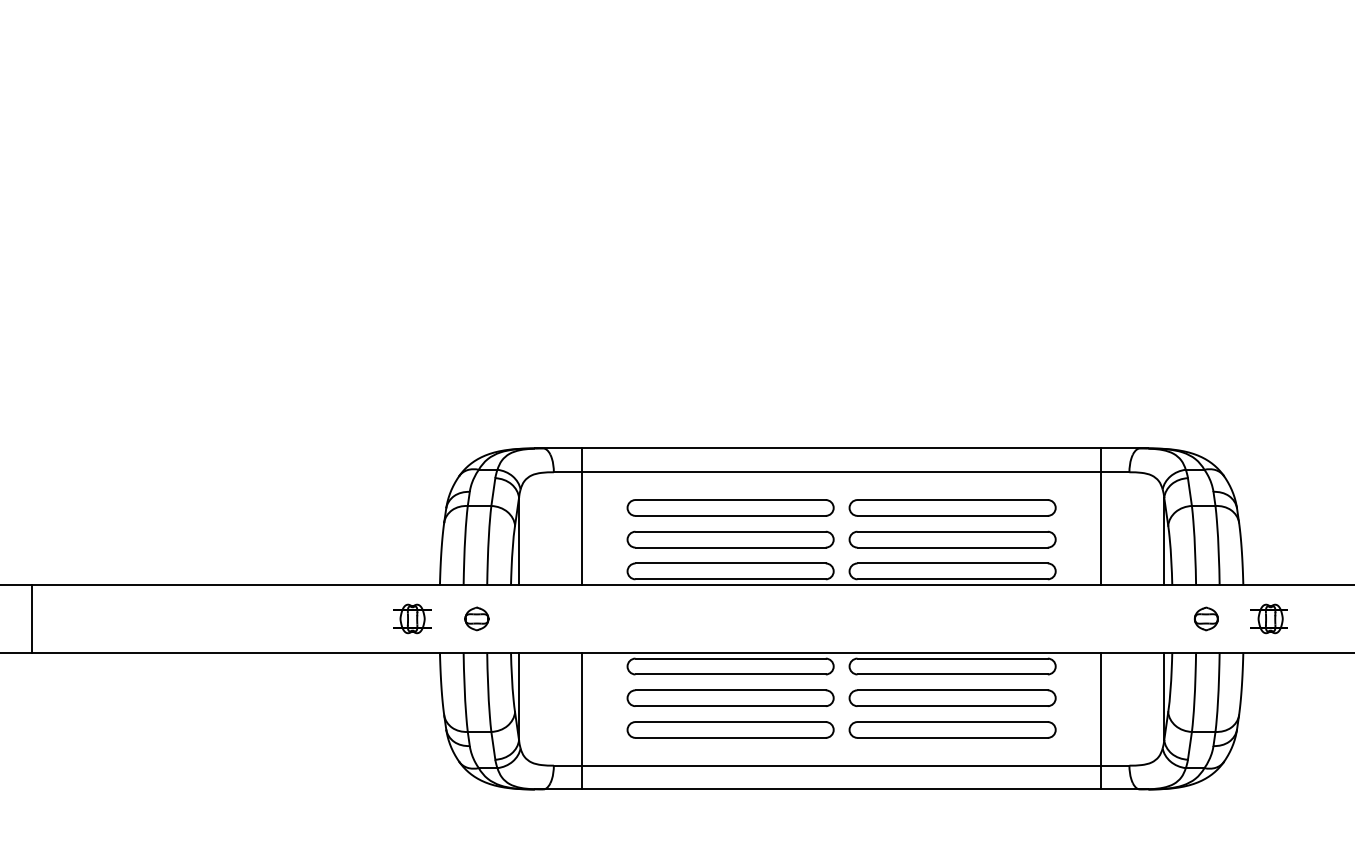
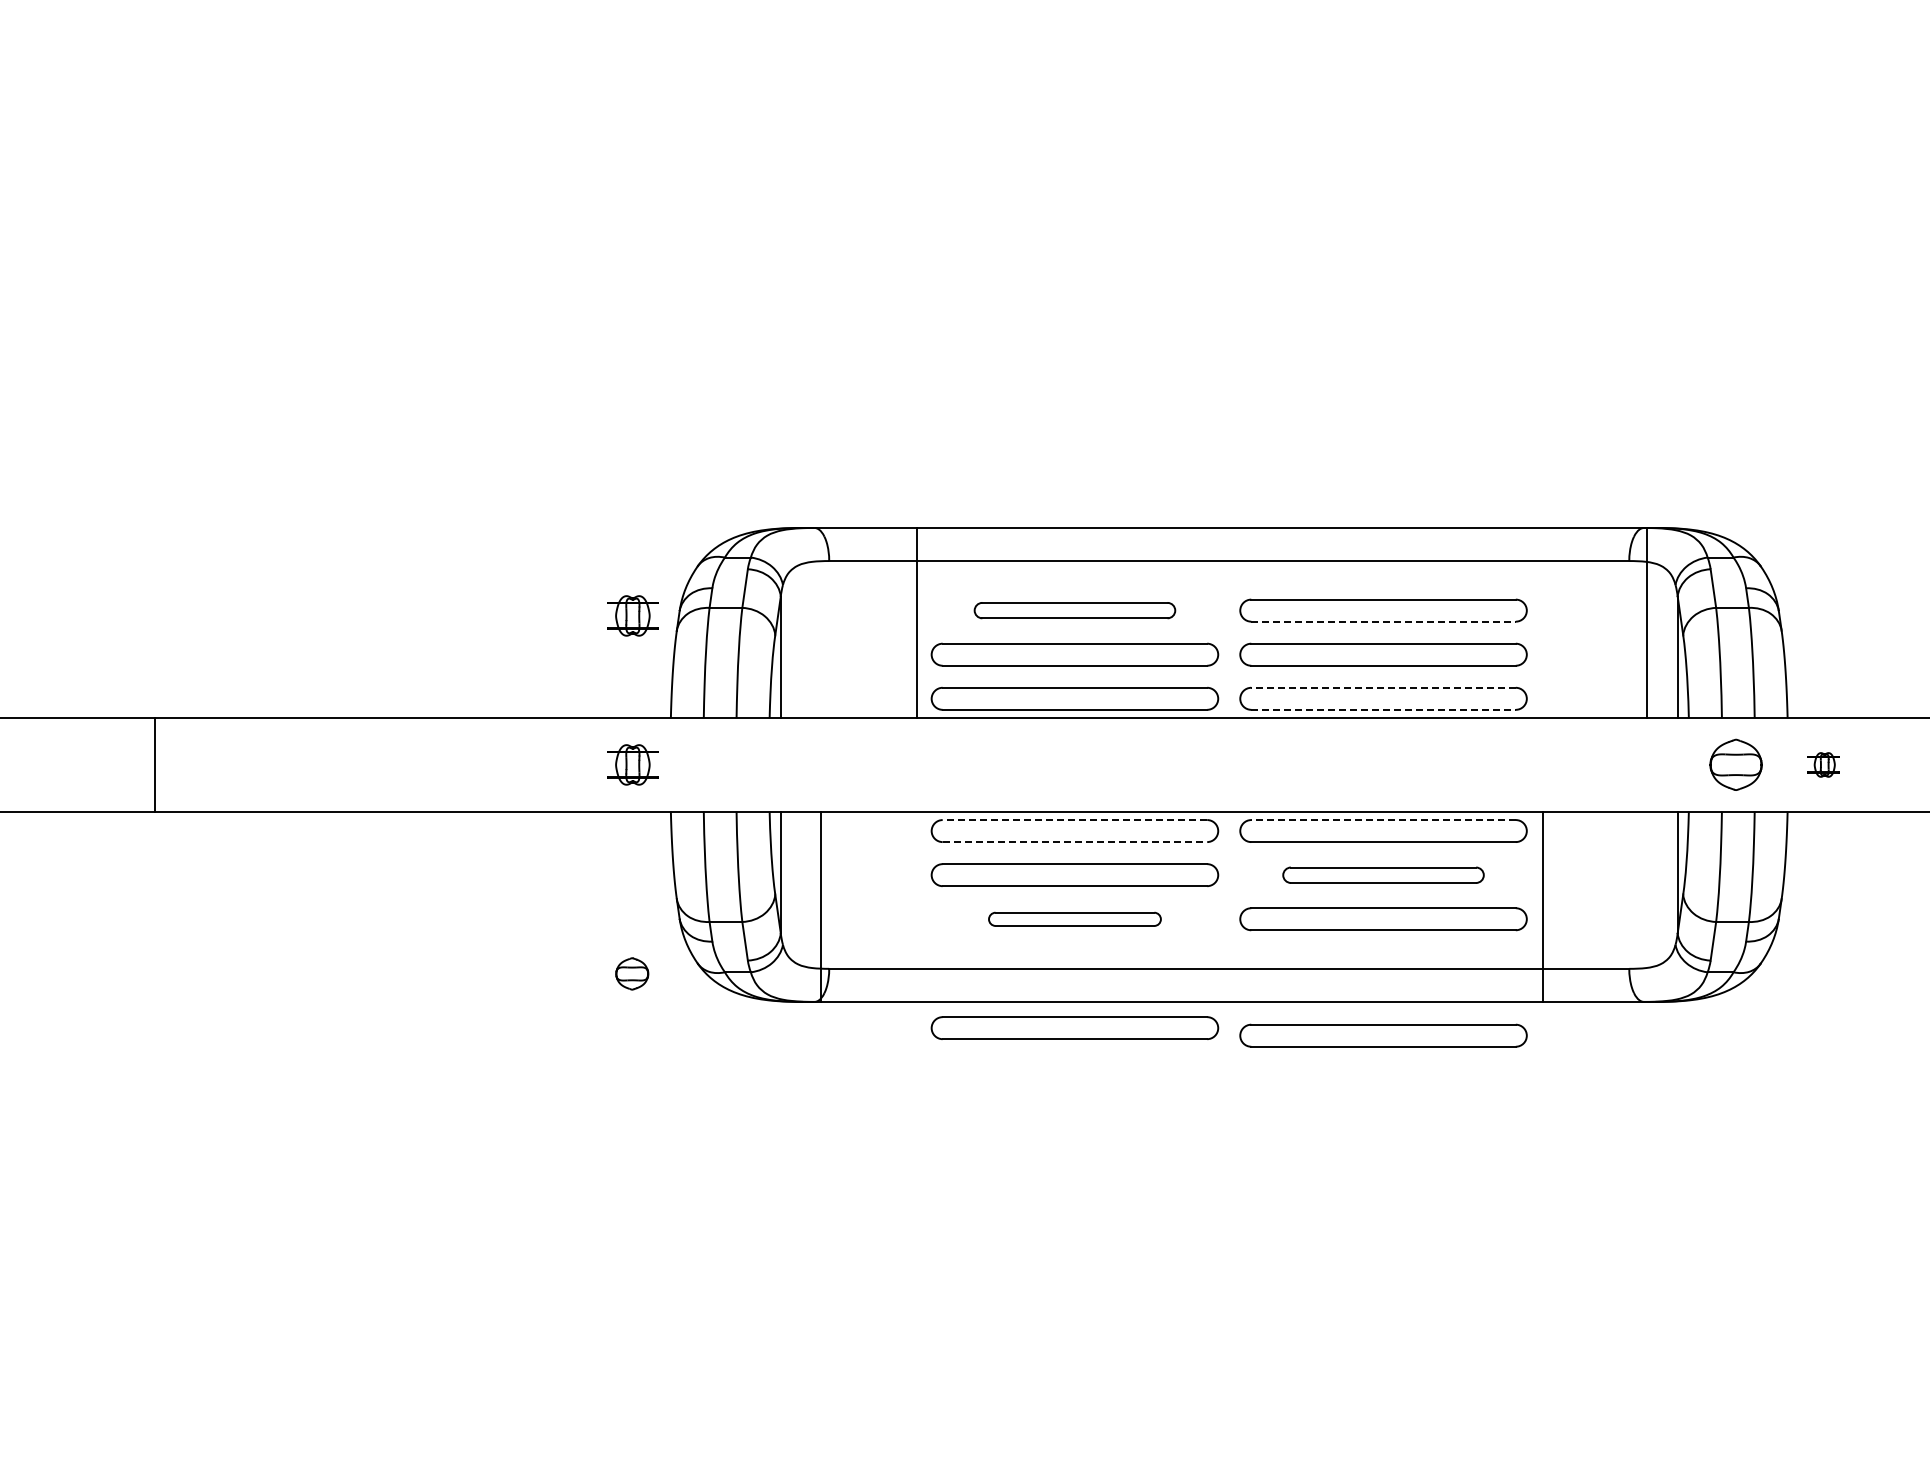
part: (730, 507) -> (1074, 610), size x0.7
part: (412, 511) -> (632, 615), added
line: (953, 515) -> (1384, 621), solid -> dashed
line: (582, 516) -> (916, 622), moved
line: (1100, 516) -> (1646, 622), moved
line: (952, 563) -> (1383, 687), solid -> dashed
line: (953, 579) -> (1384, 709), solid -> dashed
line: (31, 618) -> (154, 764), moved
part: (477, 618) -> (632, 973), moved
part: (1206, 618) -> (1736, 764), size x1.6
part: (1269, 618) -> (1823, 764), size x0.6
line: (730, 658) -> (1074, 820), solid -> dashed
line: (952, 658) -> (1383, 820), solid -> dashed
line: (731, 674) -> (1075, 842), solid -> dashed
part: (952, 698) -> (1383, 875), size x0.7
line: (582, 720) -> (820, 906), moved
line: (1100, 720) -> (1542, 906), moved
part: (730, 730) -> (1074, 919), size x0.6
part: (730, 807) -> (1074, 1027), added
part: (952, 813) -> (1383, 1035), added

